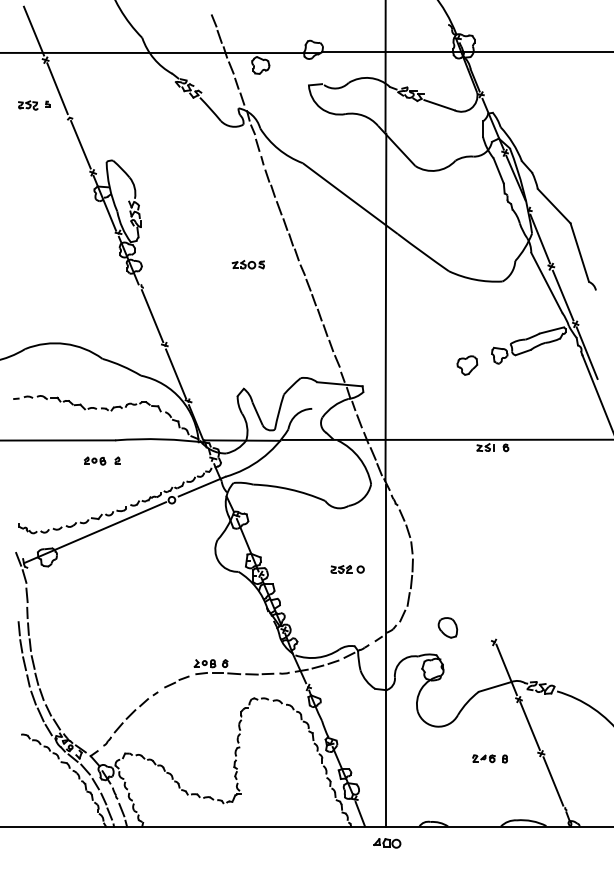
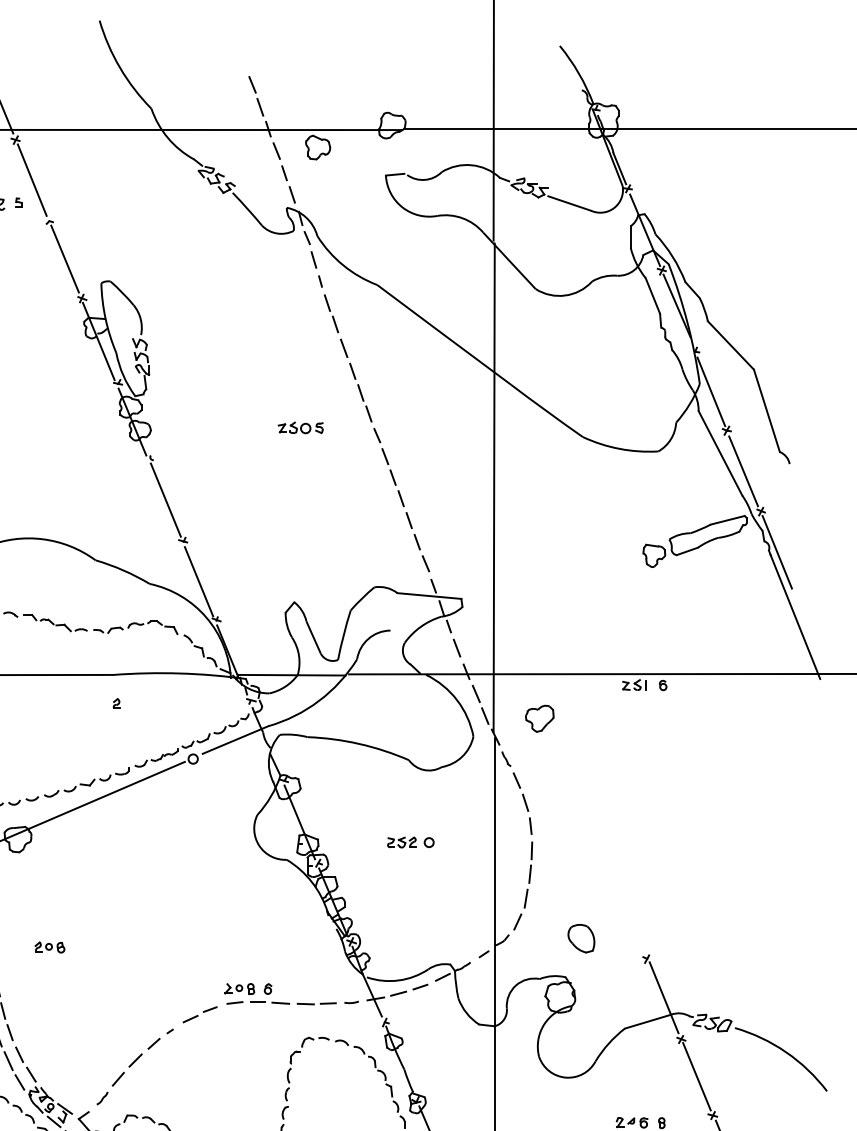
part: (467, 365) -> (540, 718), moved
part: (95, 460) -> (50, 946), moved
part: (347, 569) -> (410, 842), moved

